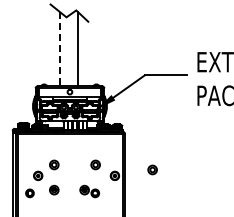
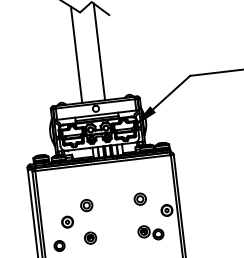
line: (60, 49) -> (77, 55), dashed -> solid
part: (152, 169) -> (214, 196), removed
part: (89, 191) -> (150, 232), moved

